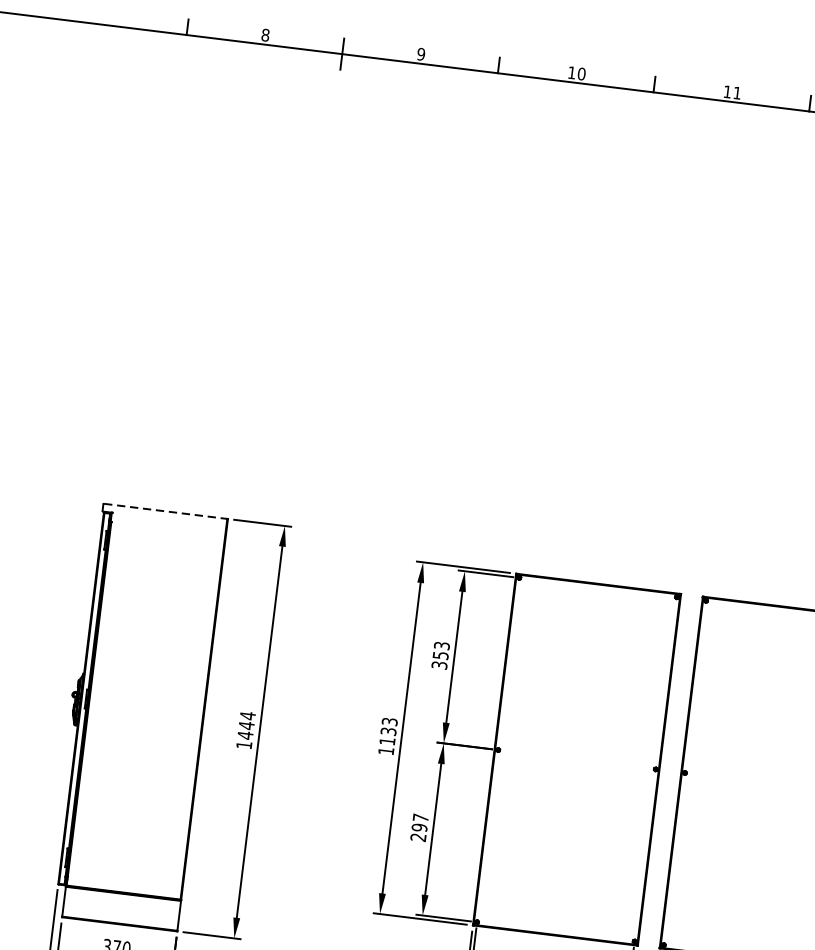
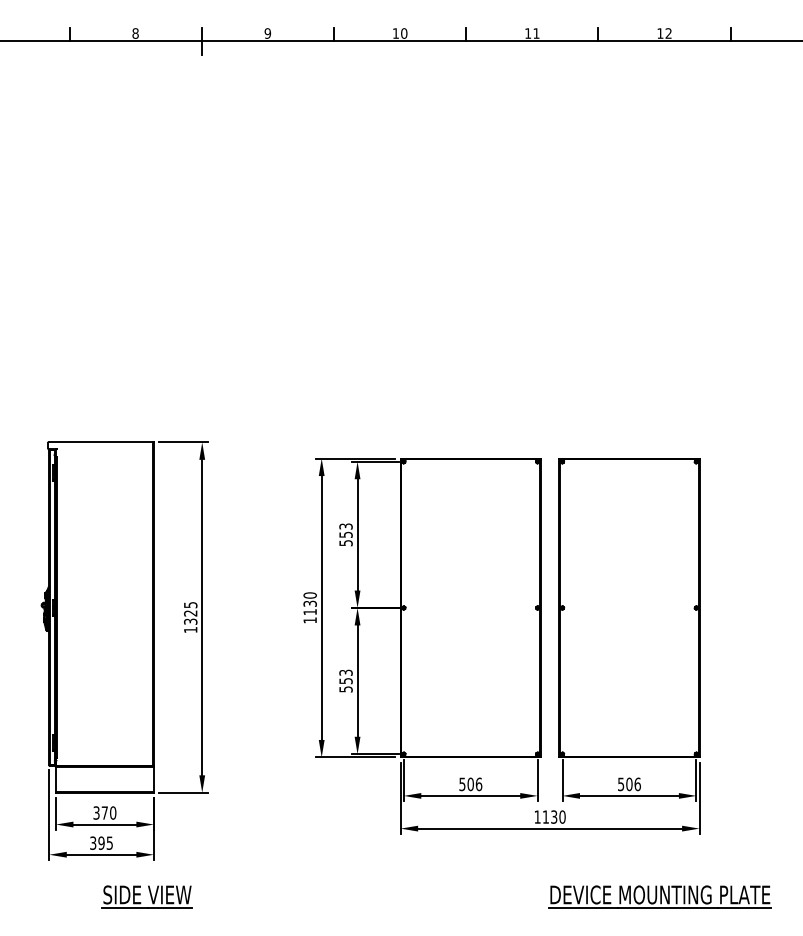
line: (166, 511) -> (101, 442), dashed -> solid
text: (439, 664) -> (345, 542), 353 -> 553
text: (389, 721) -> (309, 595), 1133 -> 1130
text: (246, 725) -> (190, 613), 1444 -> 1325
text: (419, 826) -> (345, 680), 297 -> 553

